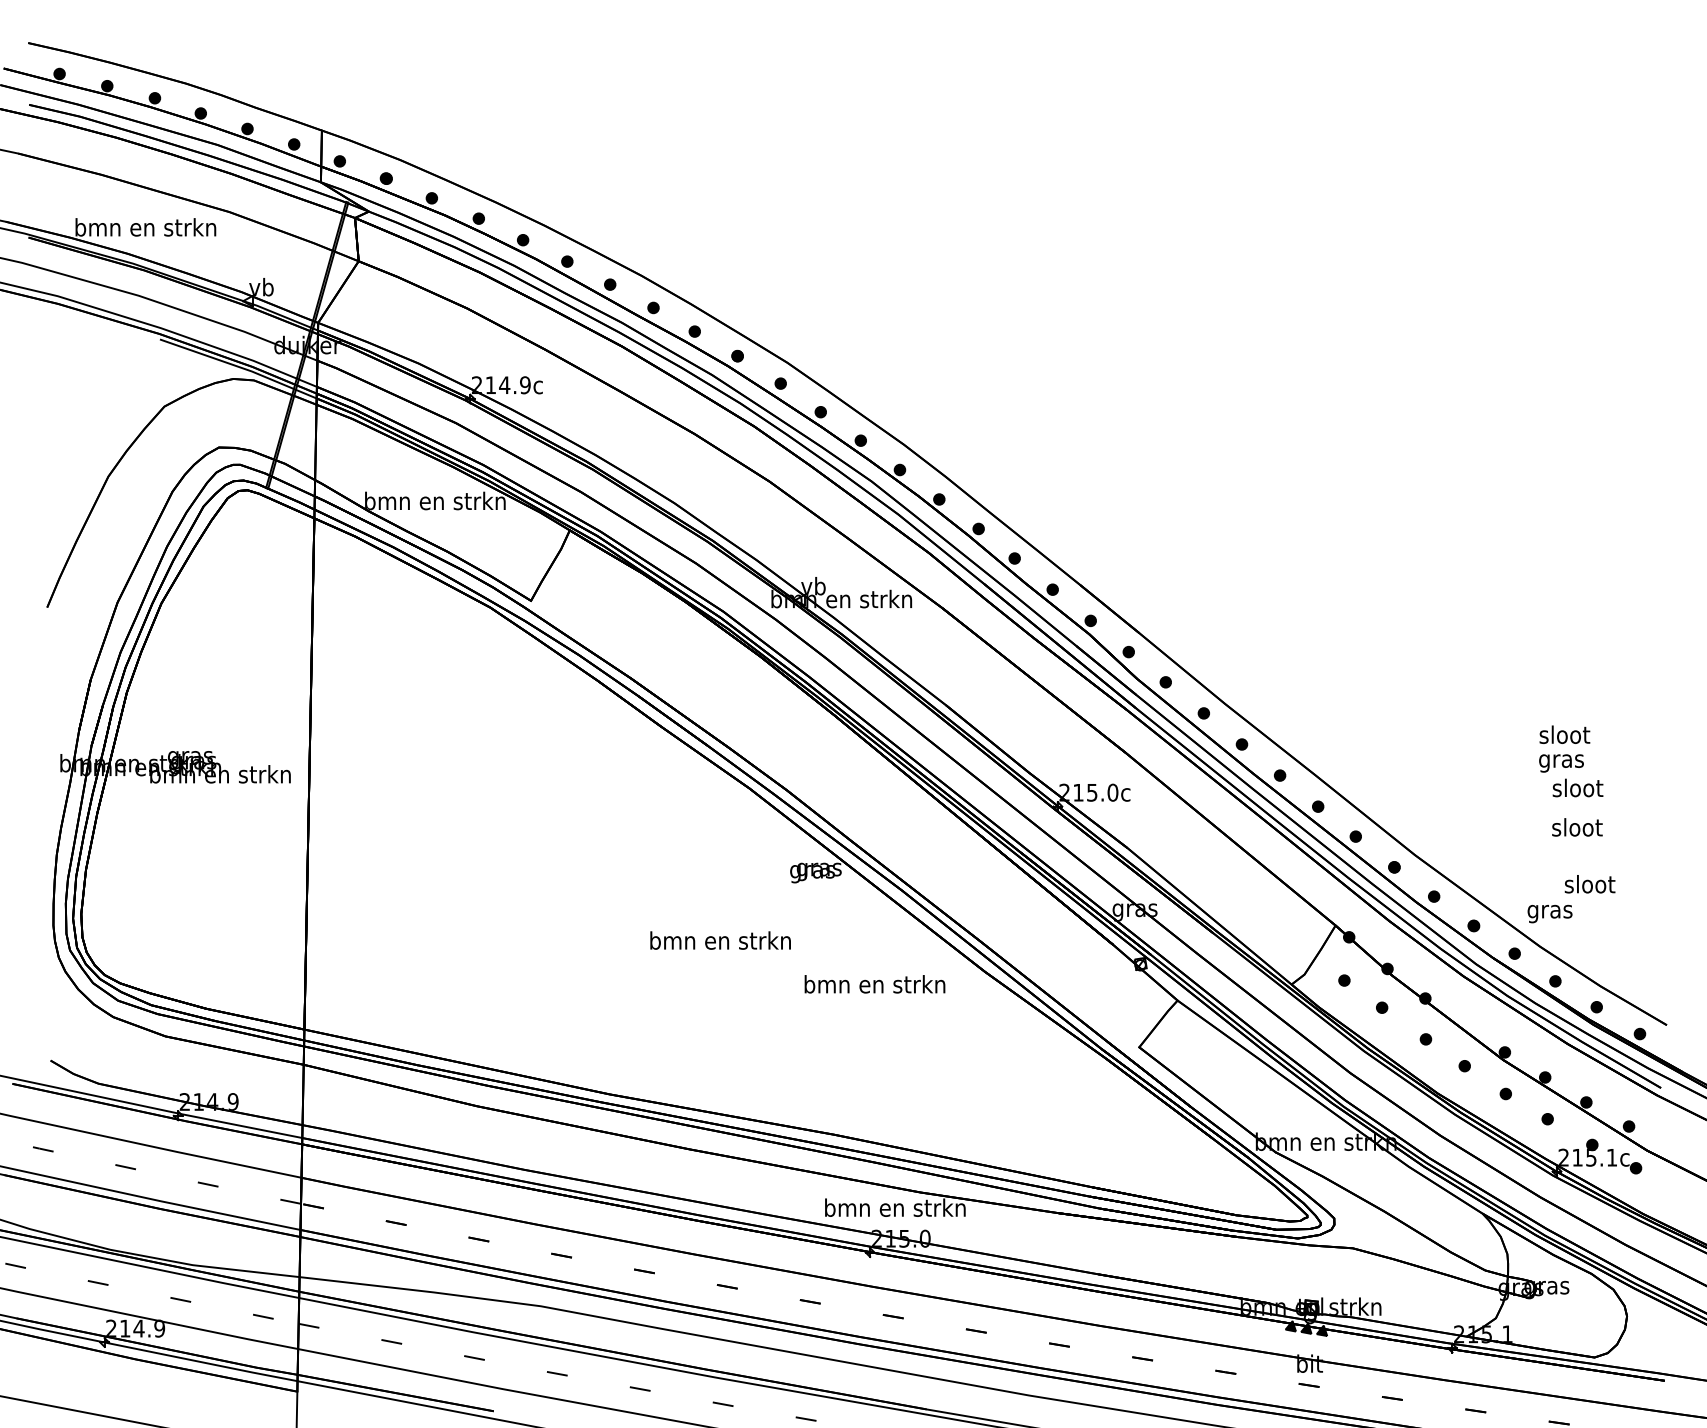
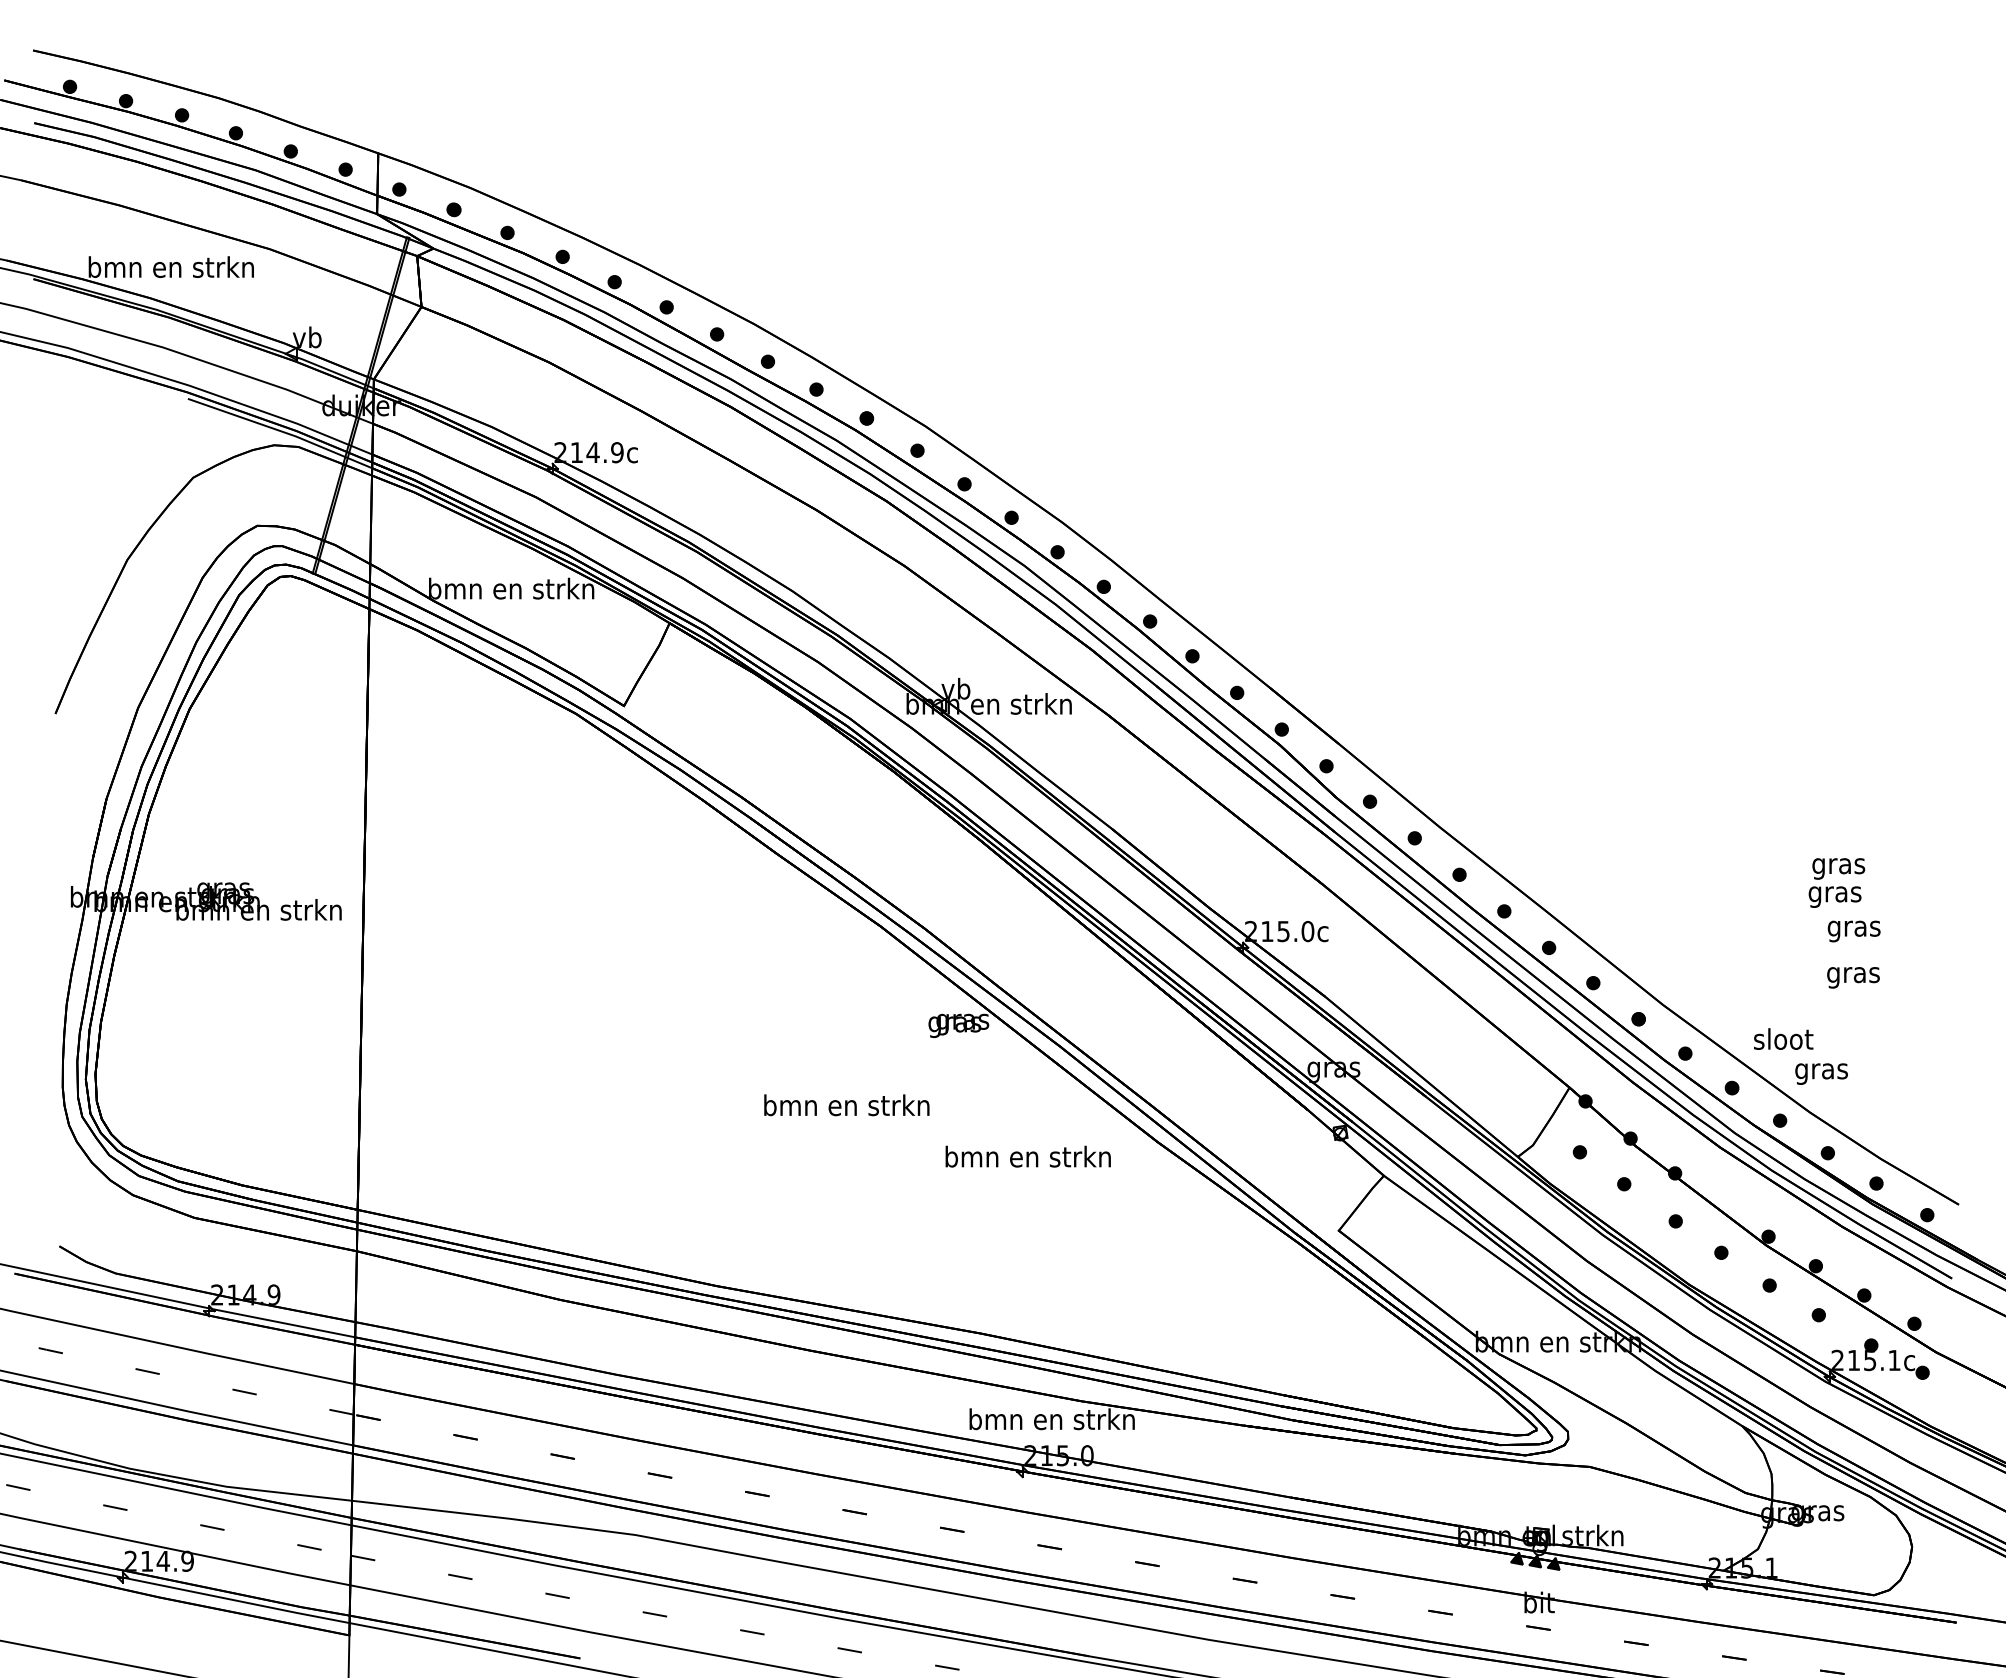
text: (1564, 736) -> (1838, 865), sloot -> gras
text: (1578, 790) -> (1854, 928), sloot -> gras
text: (1577, 829) -> (1853, 974), sloot -> gras
text: (1589, 883) -> (1783, 1038), moved

